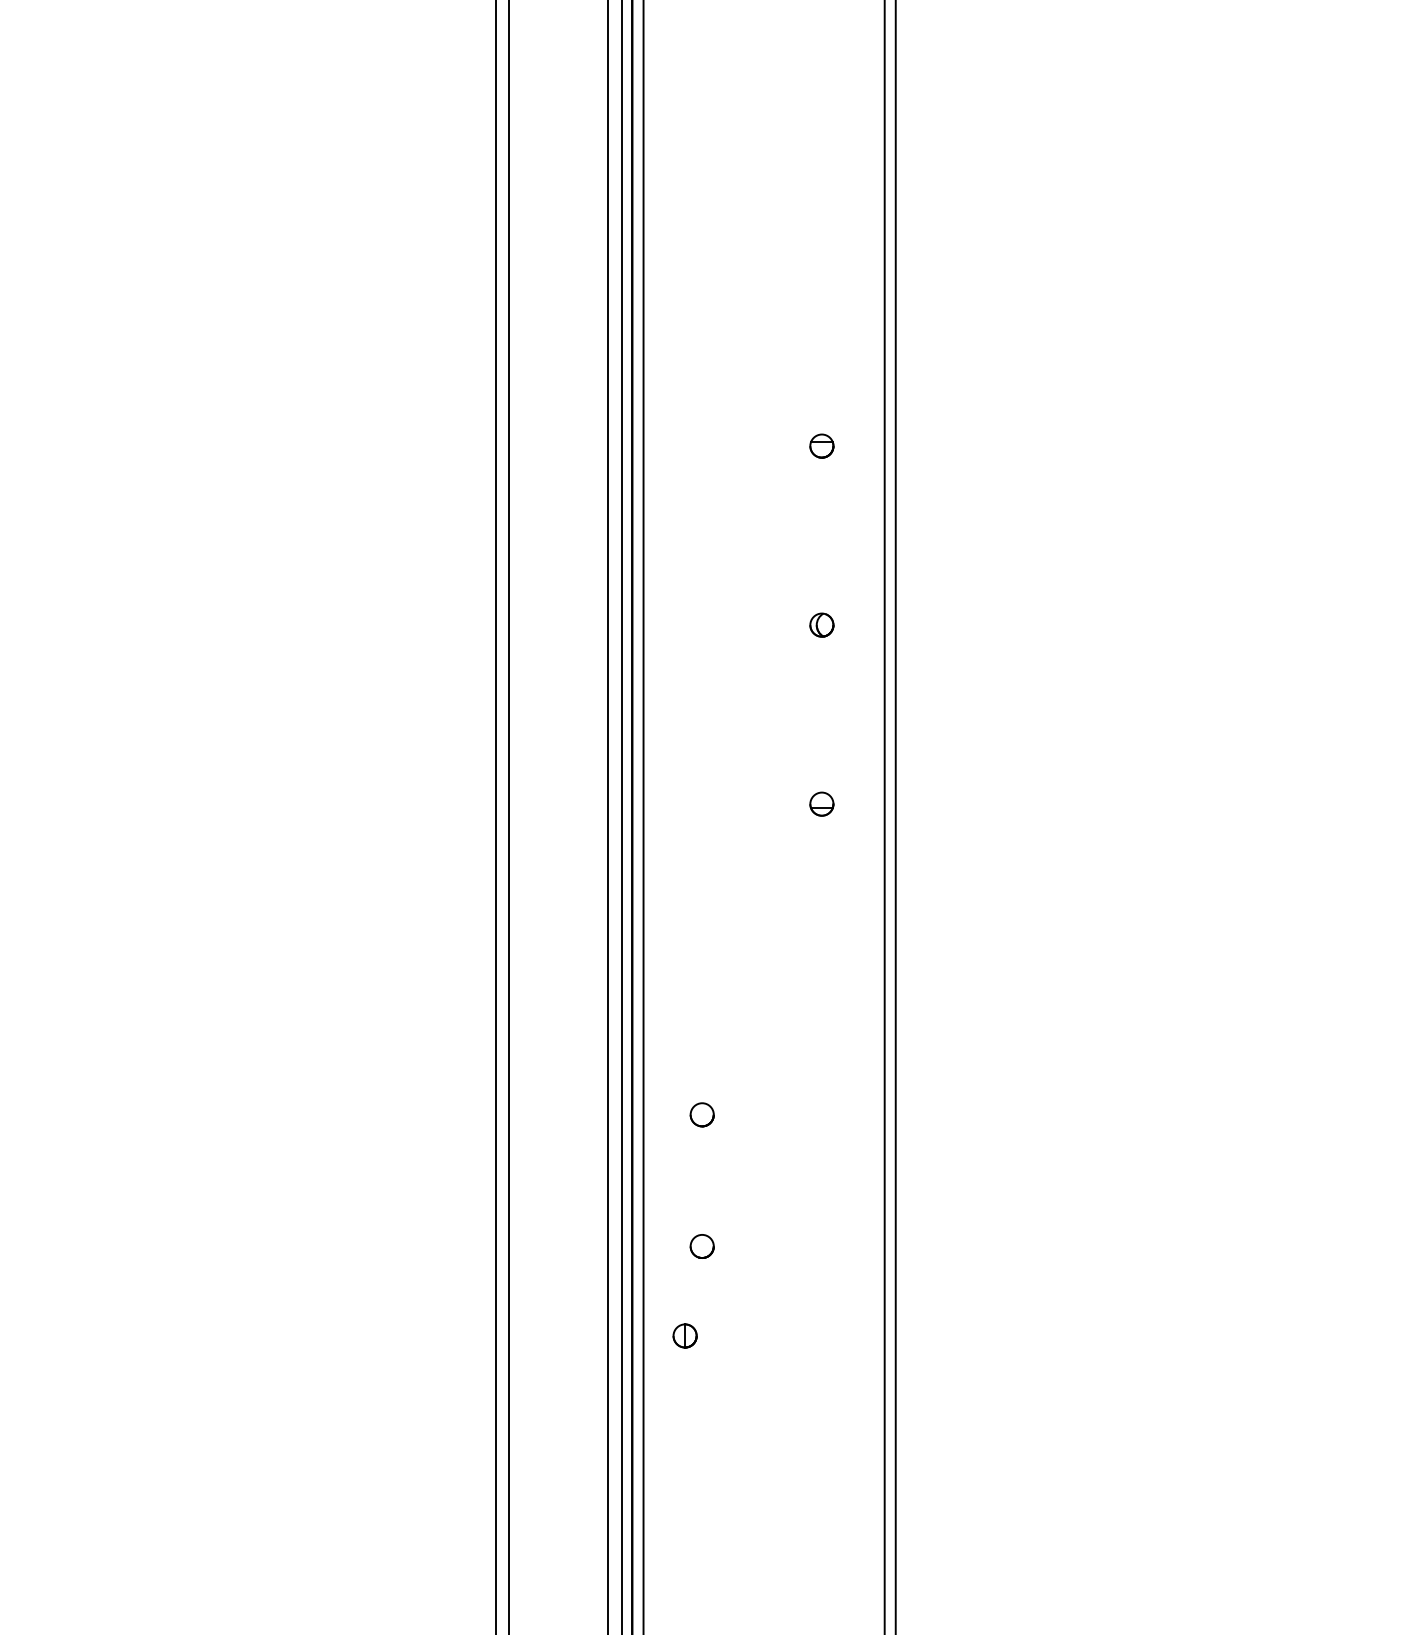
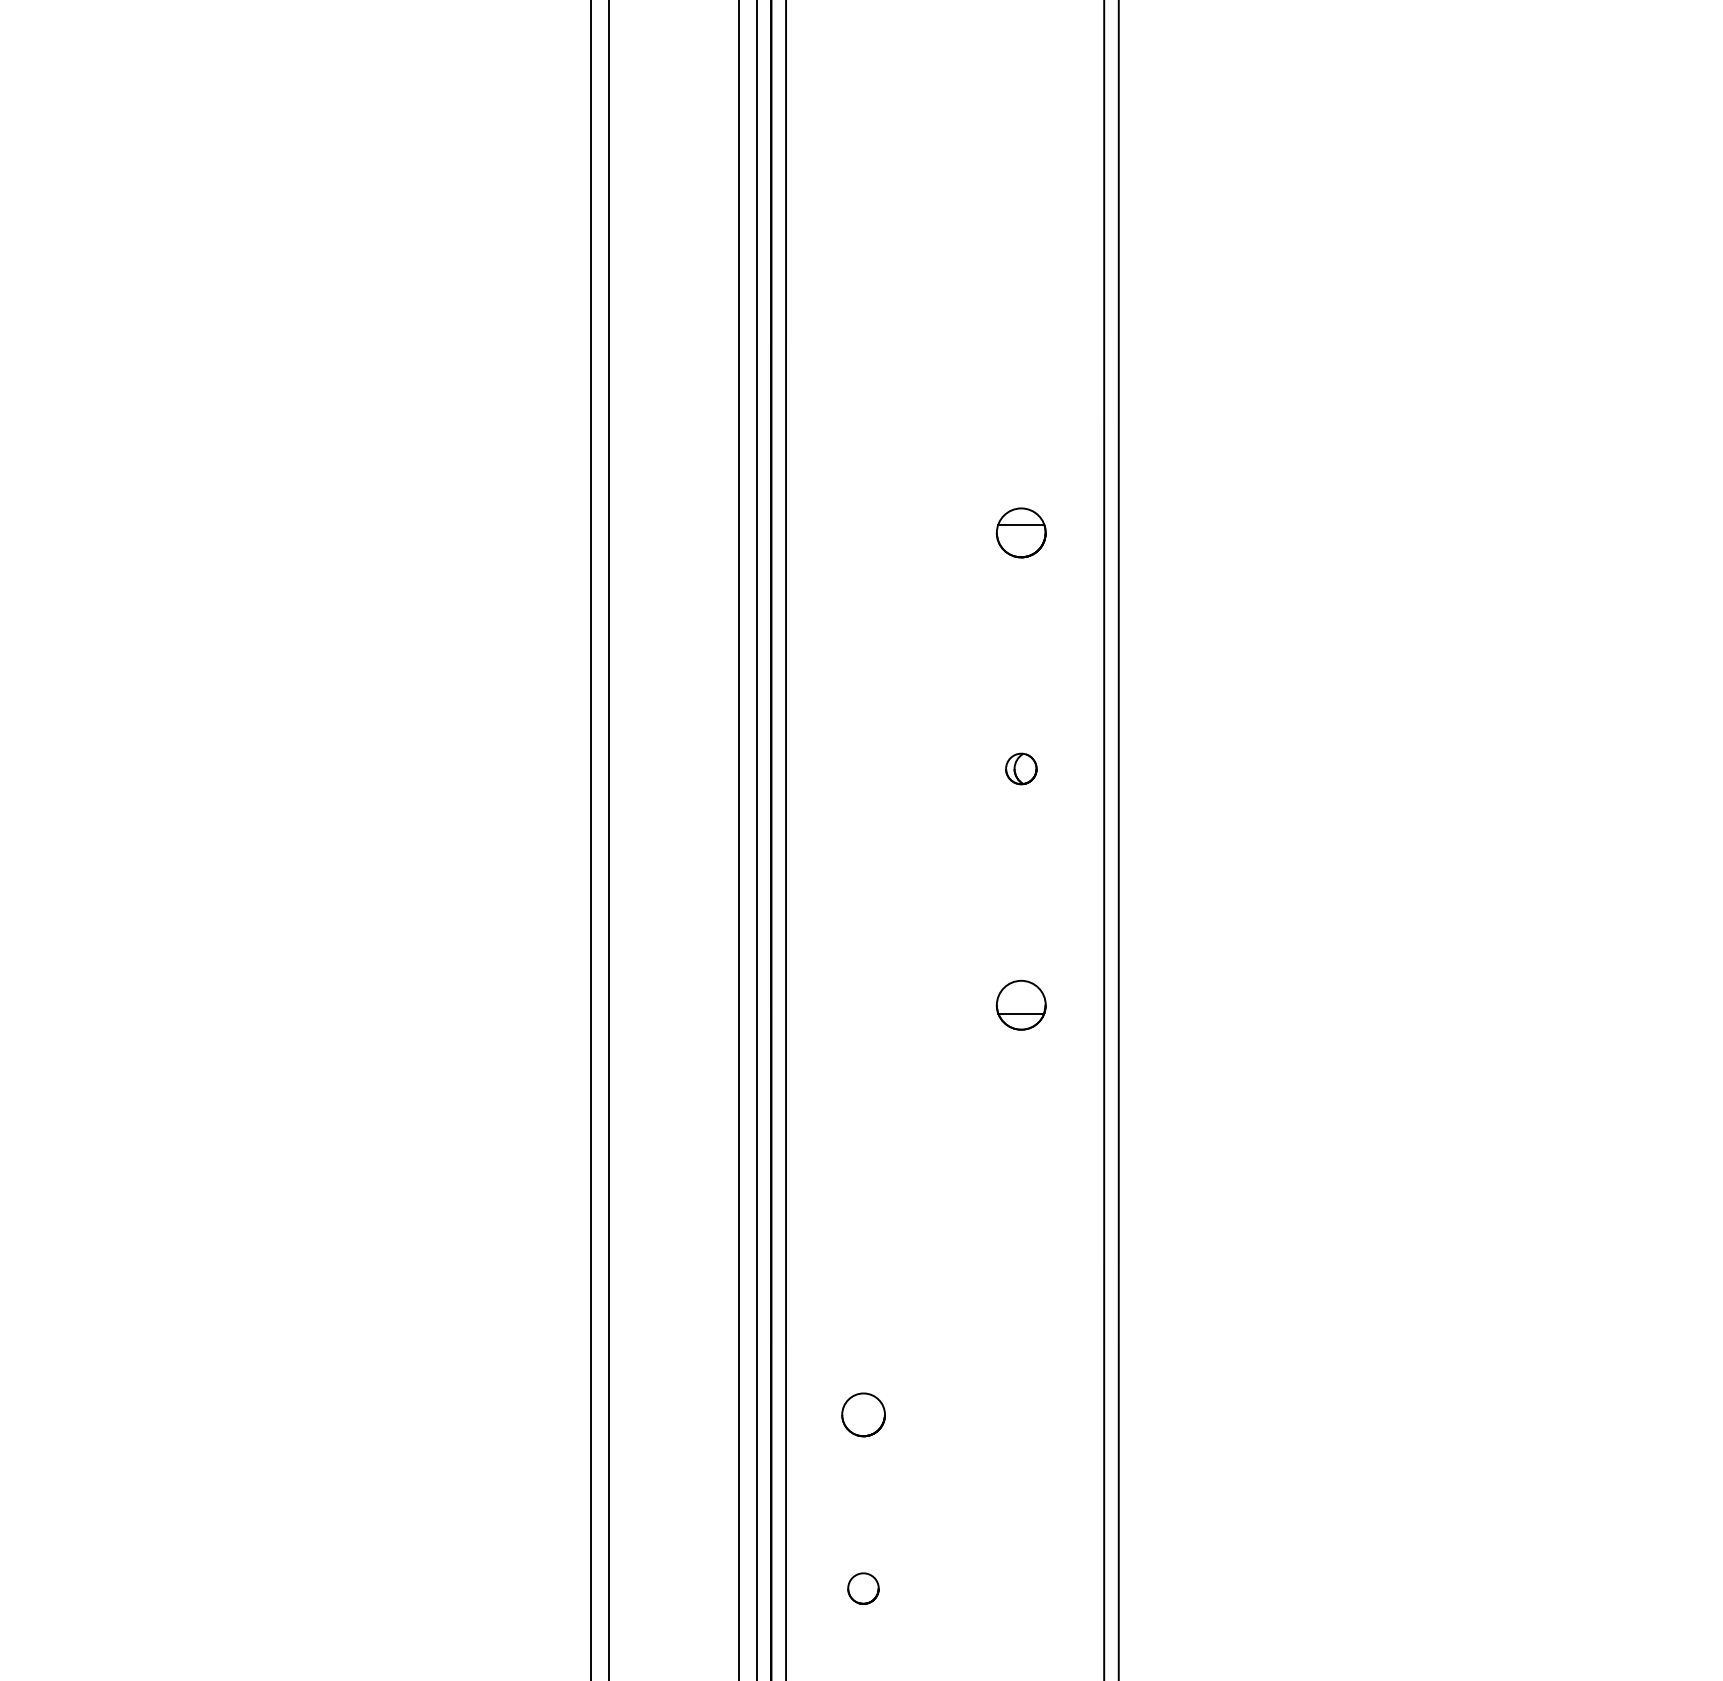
part: (821, 445) -> (1020, 531), size x1.6
part: (821, 803) -> (1020, 1004), size x1.6
circle: (701, 1114) -> (862, 1414), size x1.4

